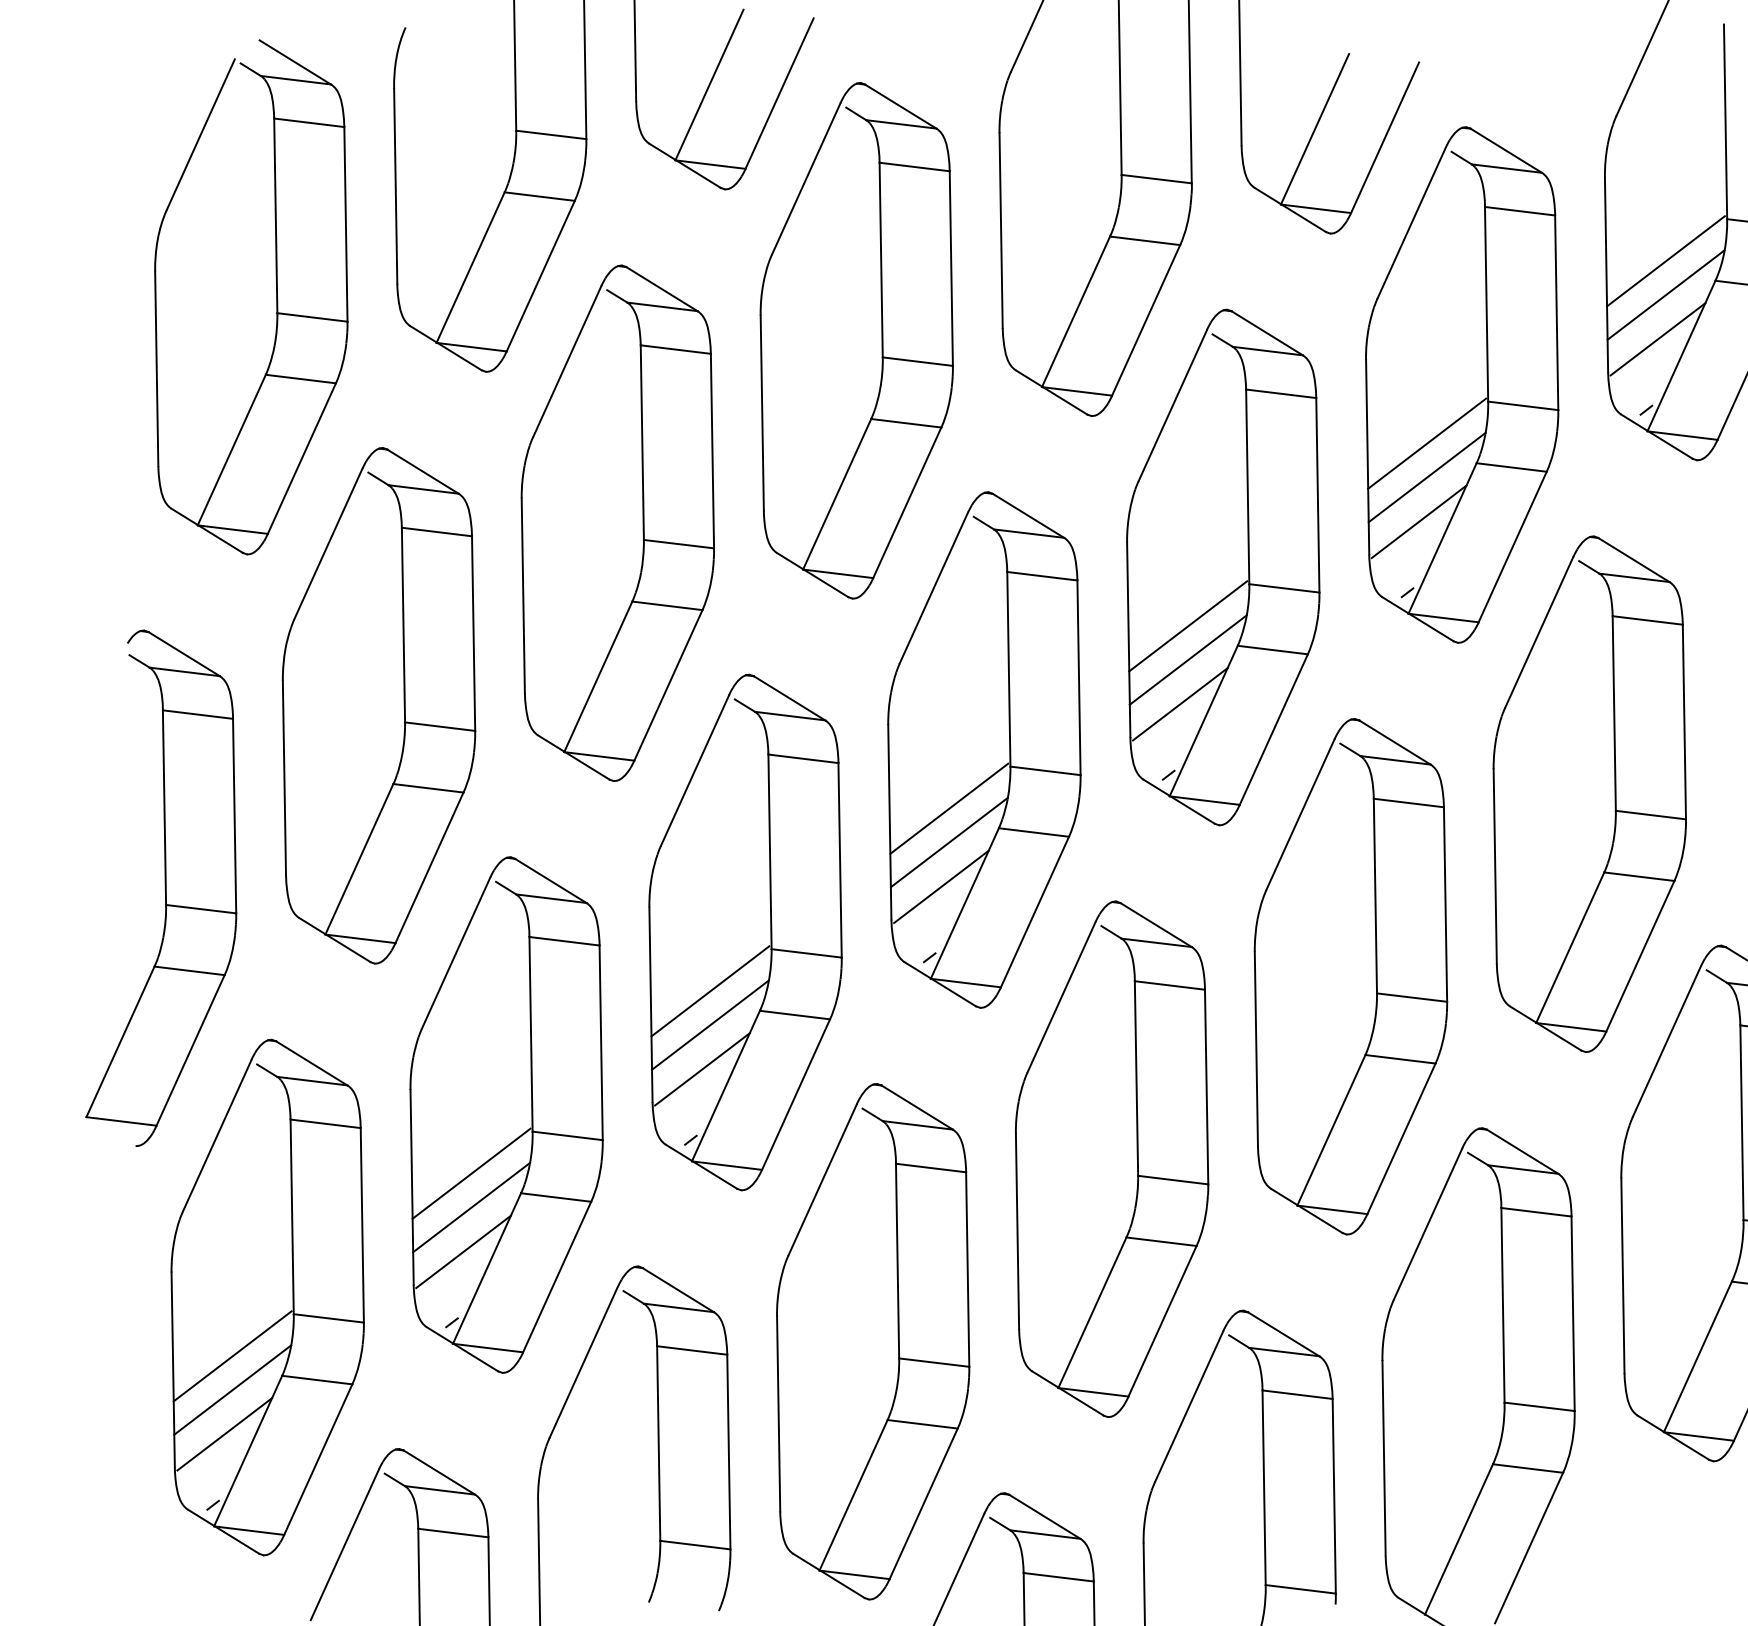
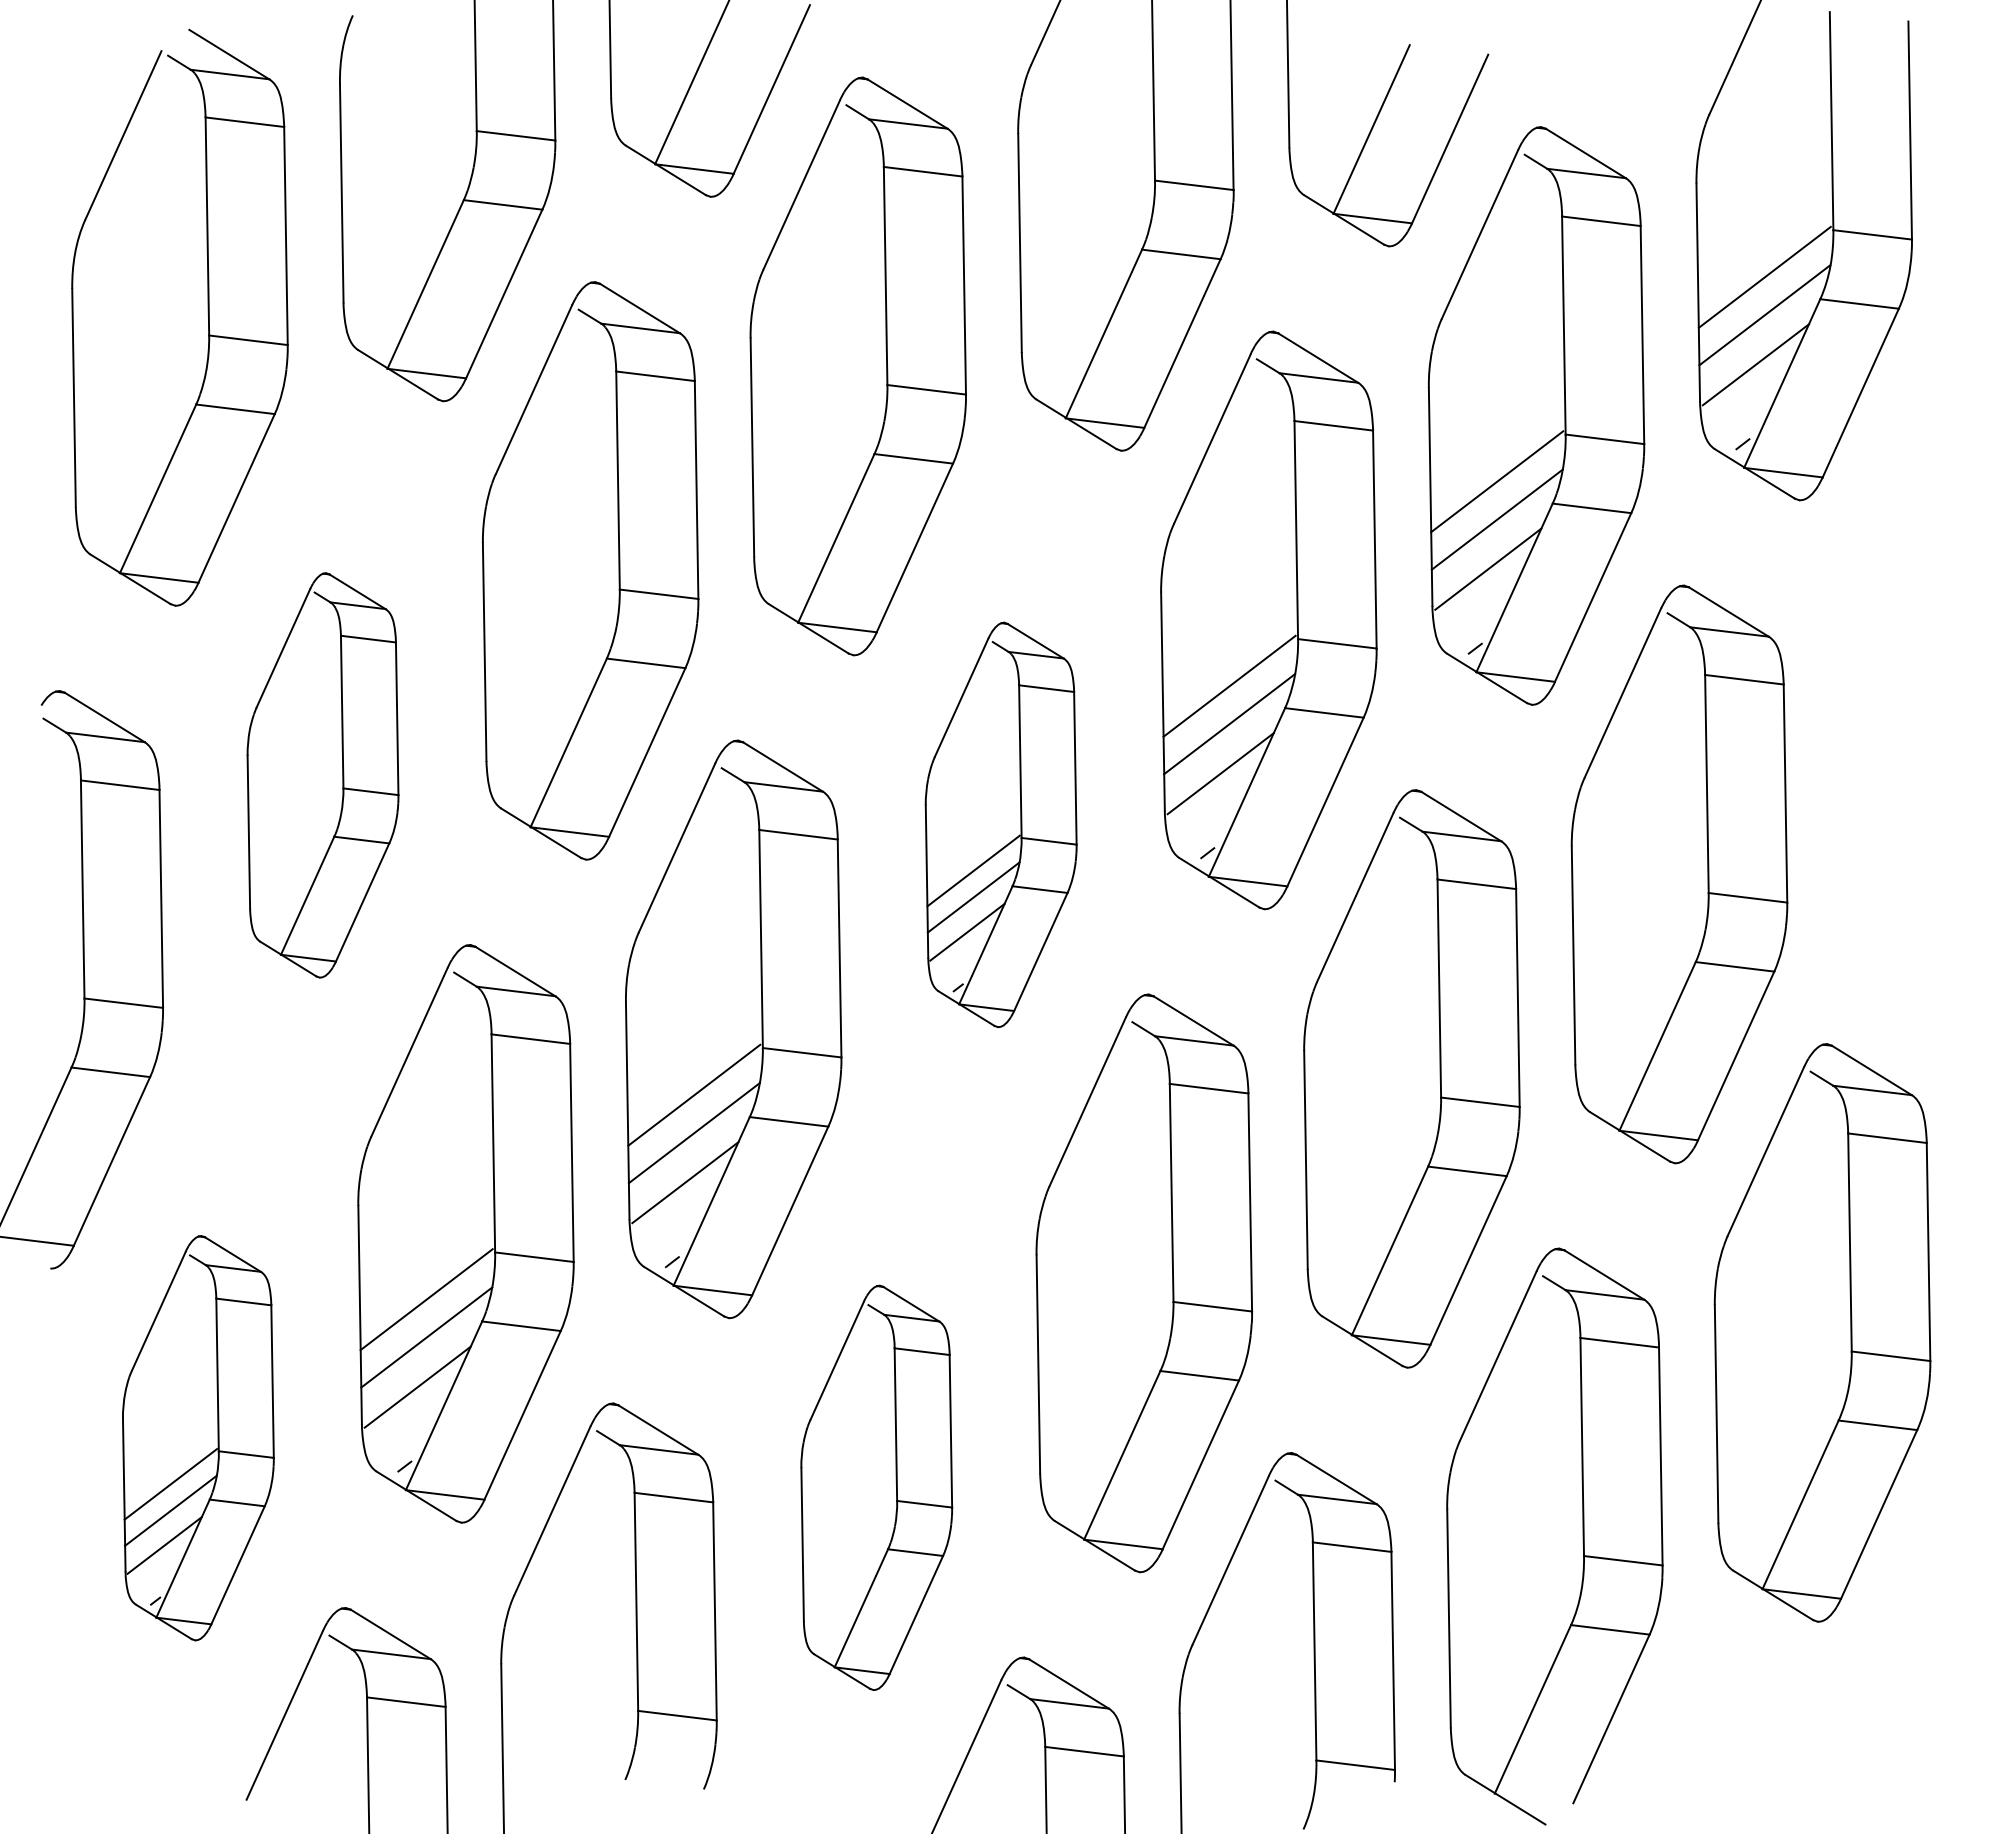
part: (378, 705) -> (322, 775), size x0.7
part: (983, 749) -> (1000, 824), size x0.7
part: (267, 1296) -> (198, 1437), size x0.7
part: (873, 1341) -> (876, 1487), size x0.7

